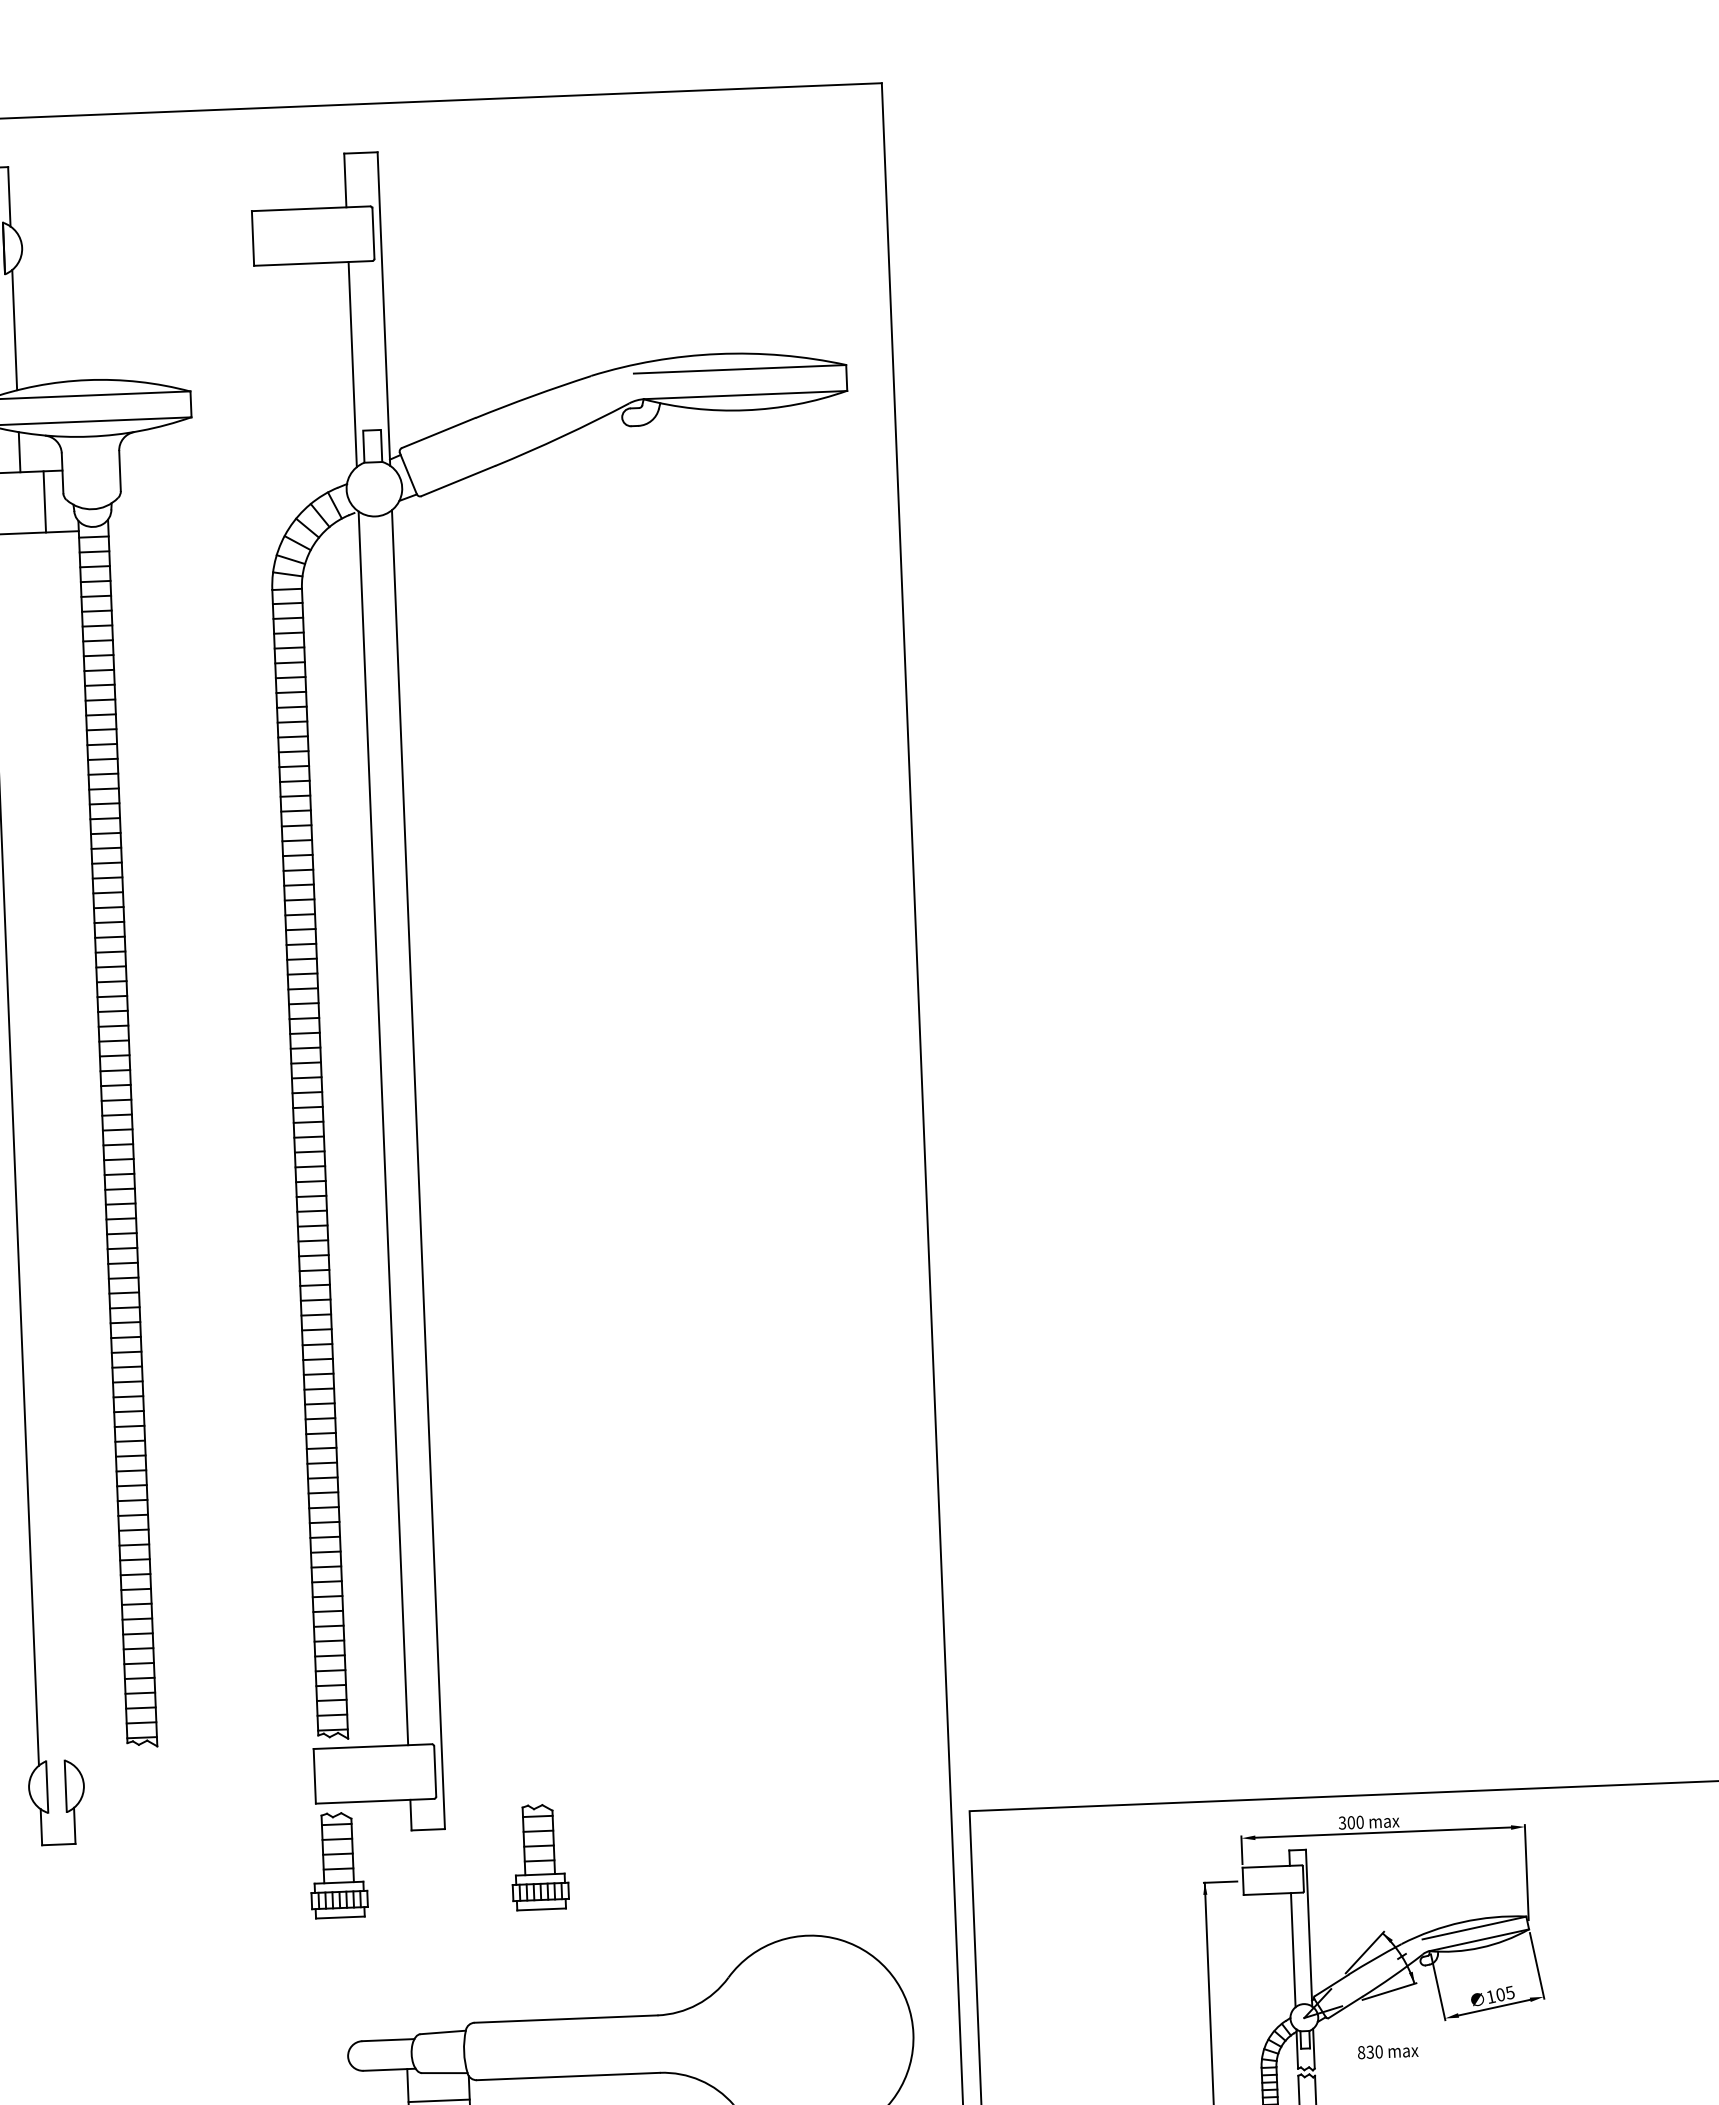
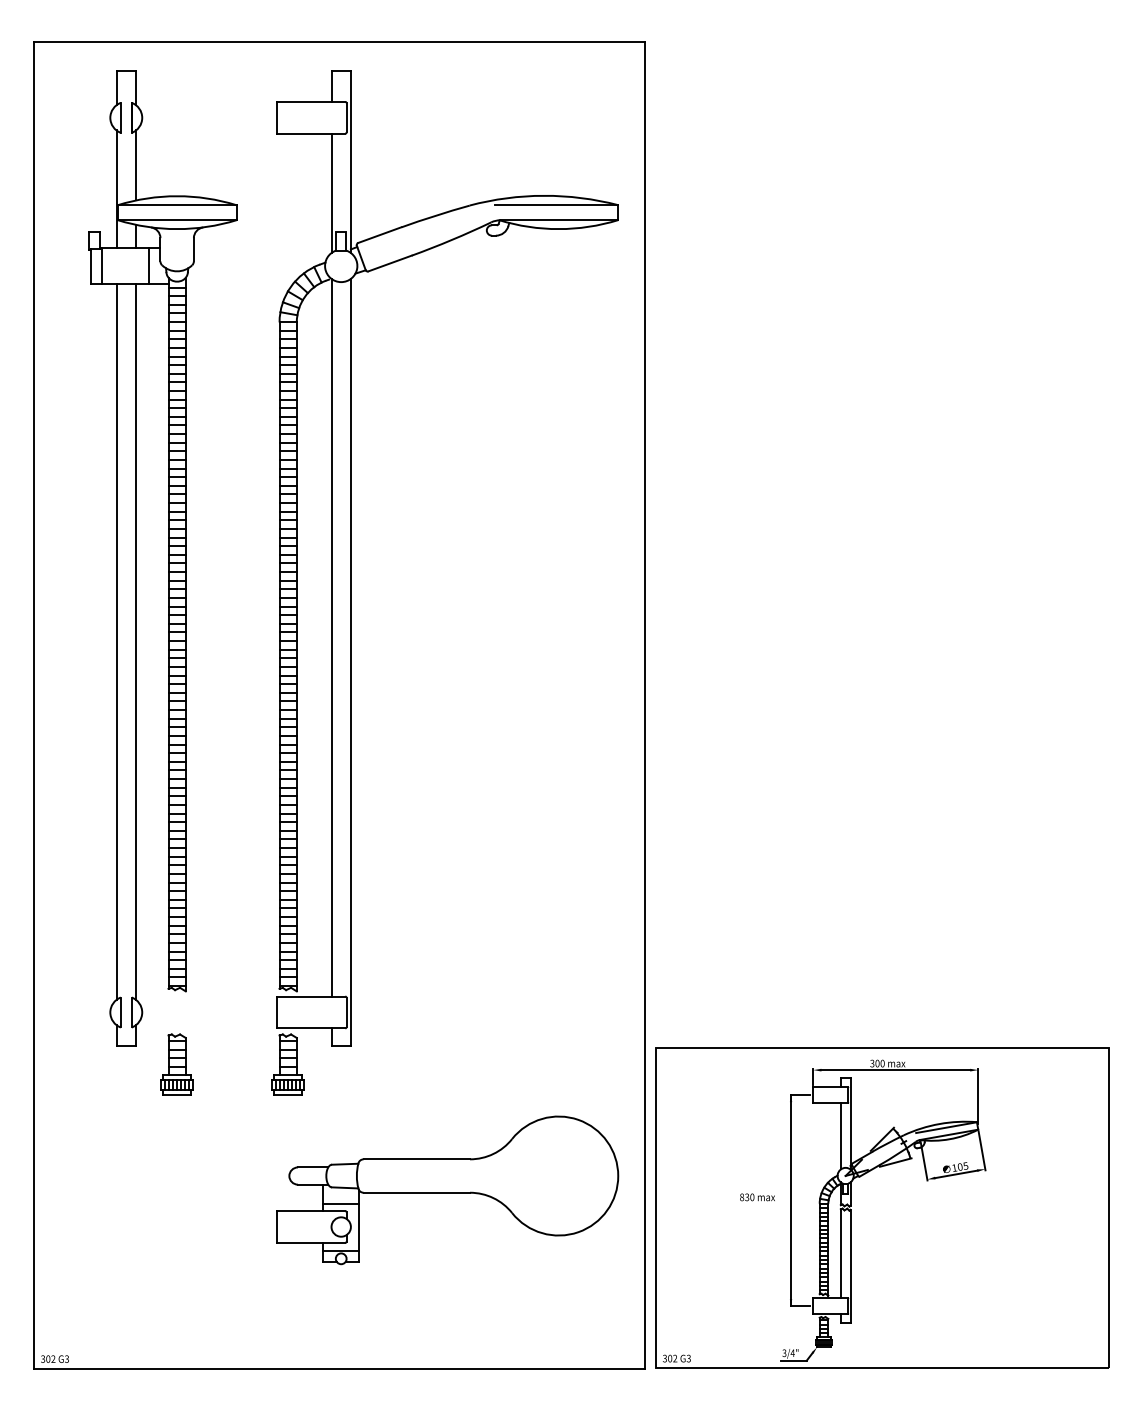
line: (46, 1148) -> (135, 641), added
part: (538, 1856) -> (176, 1064), moved
text: (1388, 2051) -> (757, 1197), moved

